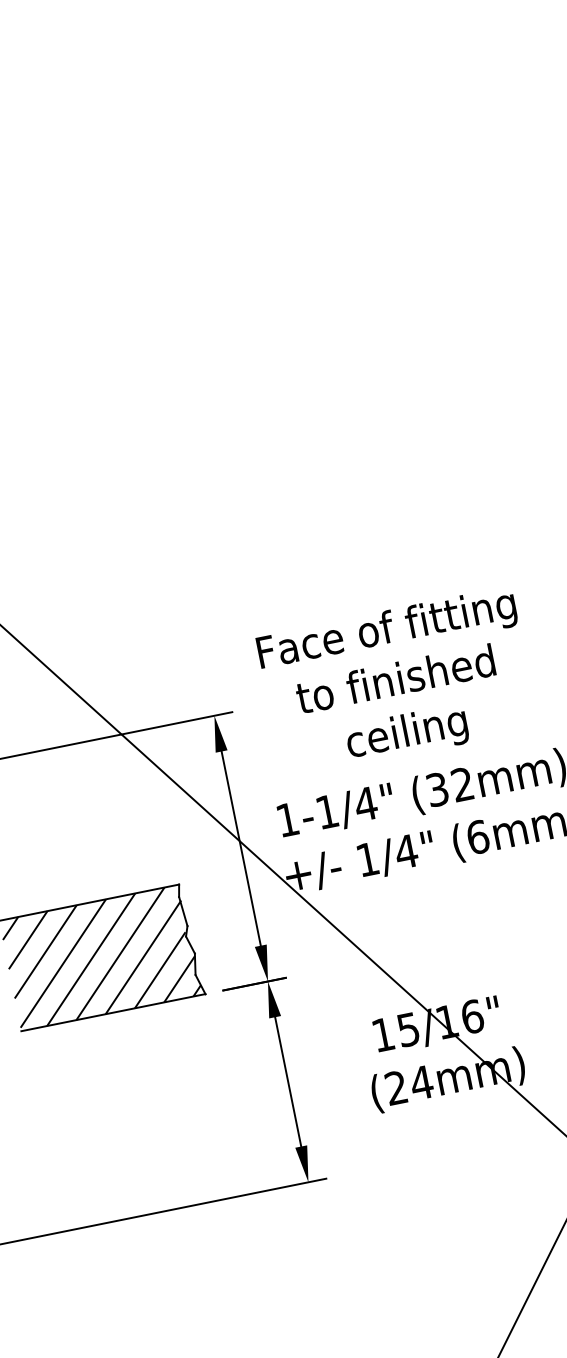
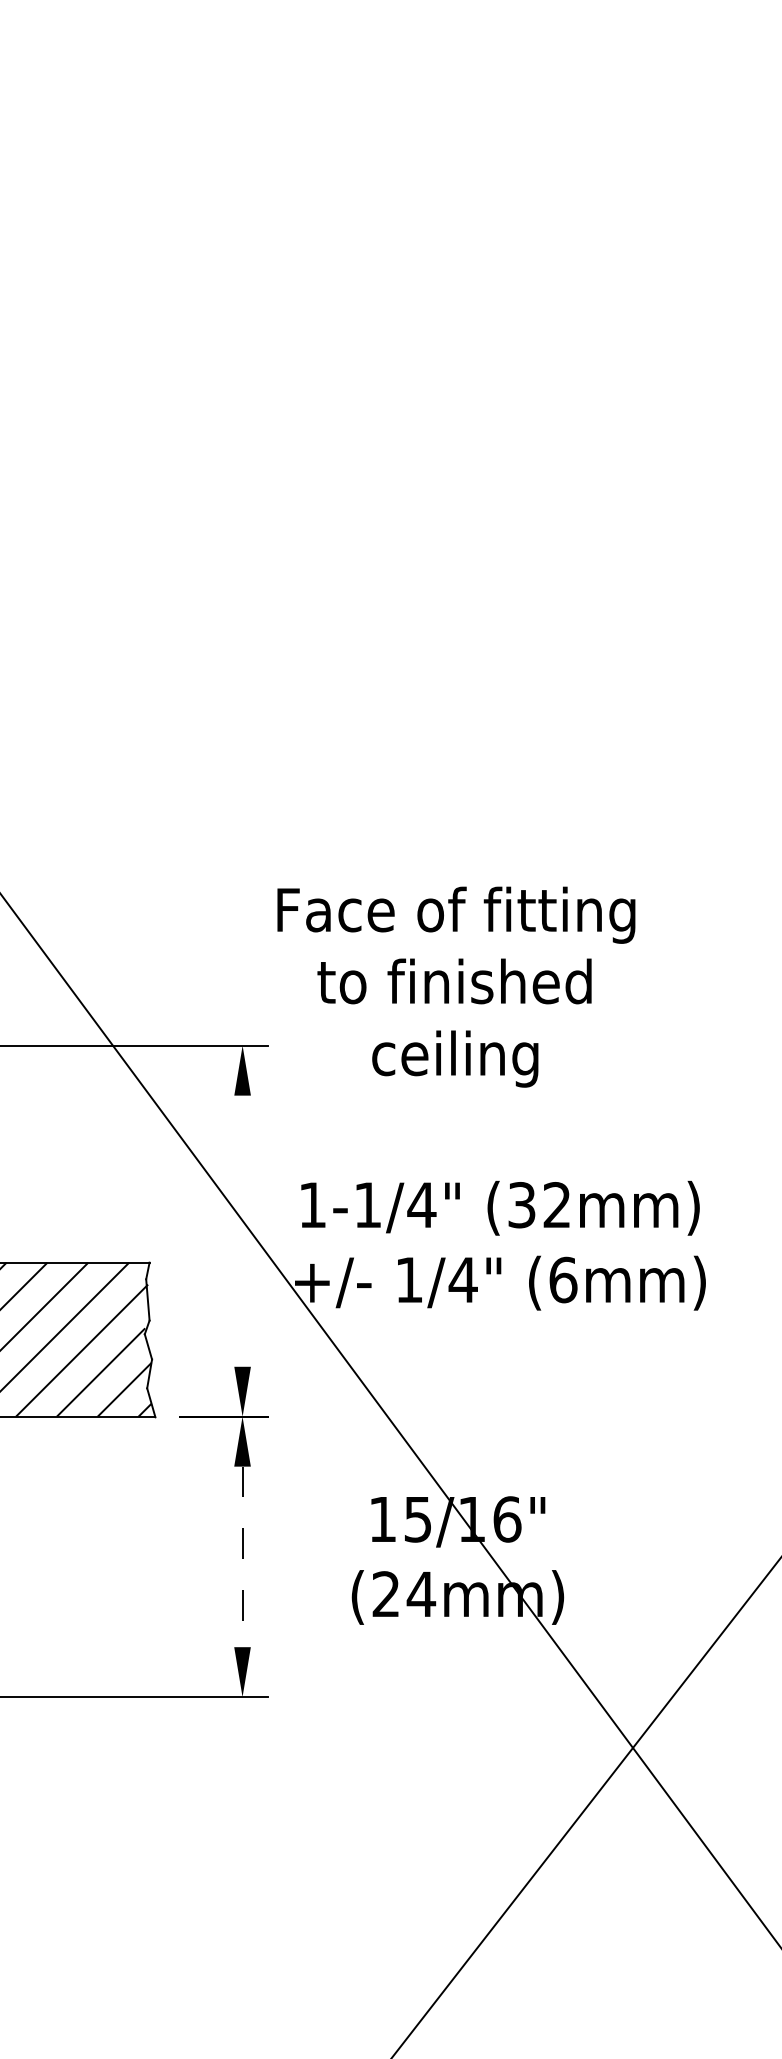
text: (397, 682) -> (456, 986), moved
line: (241, 848) -> (242, 1230), removed
line: (288, 1082) -> (242, 1557), solid -> dashed

